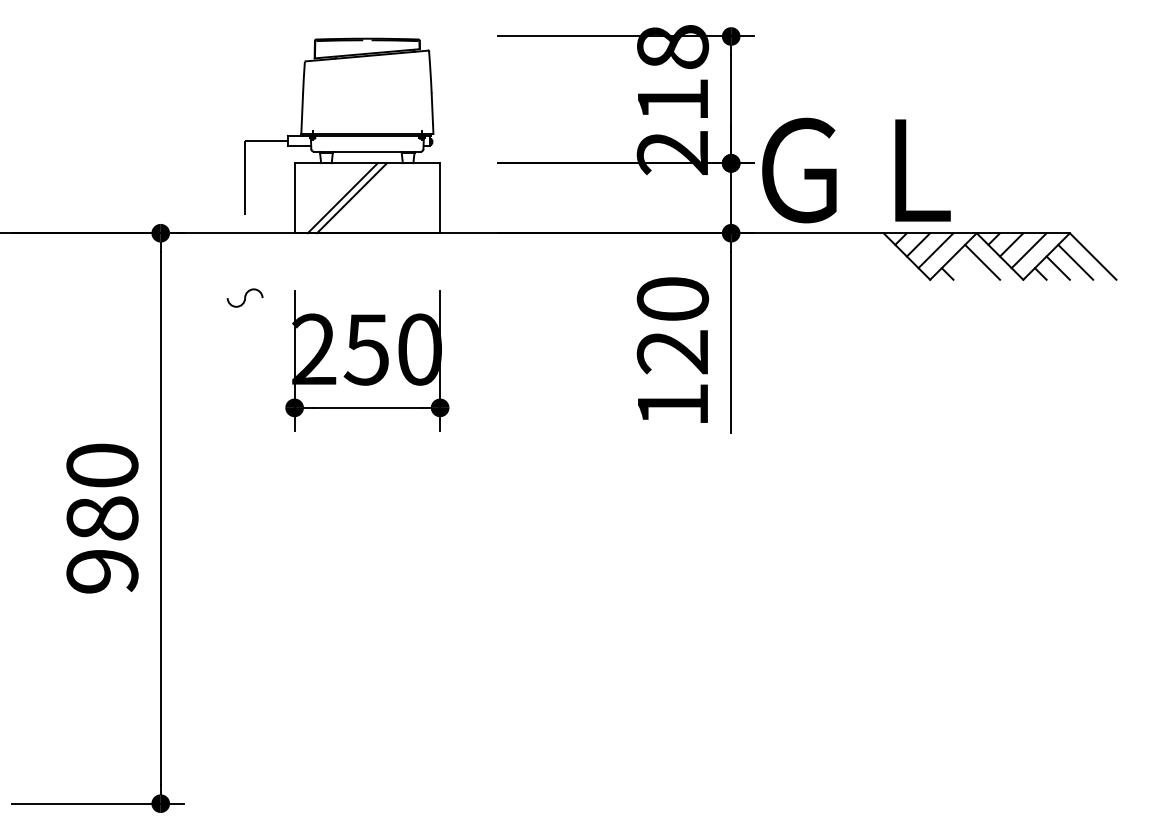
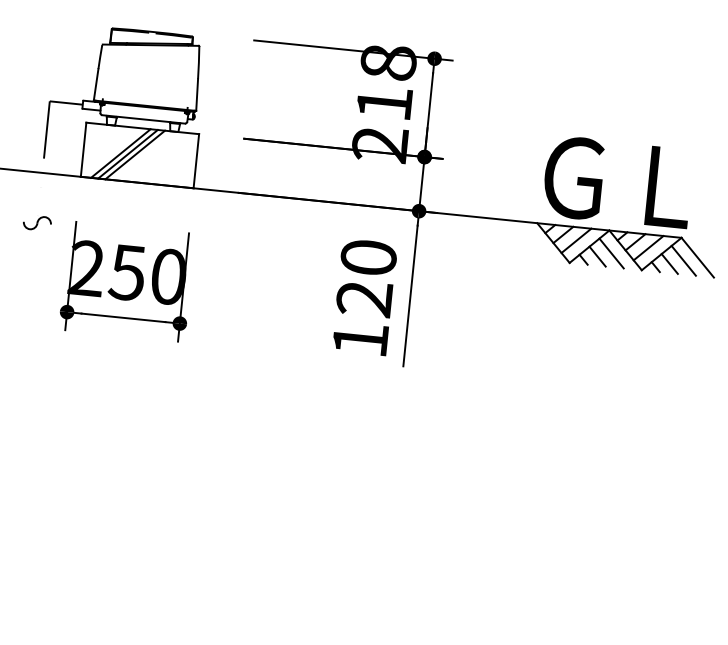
text: (856, 170) -> (618, 182), moved
line: (361, 198) -> (135, 155), added
line: (964, 267) -> (597, 256), added

